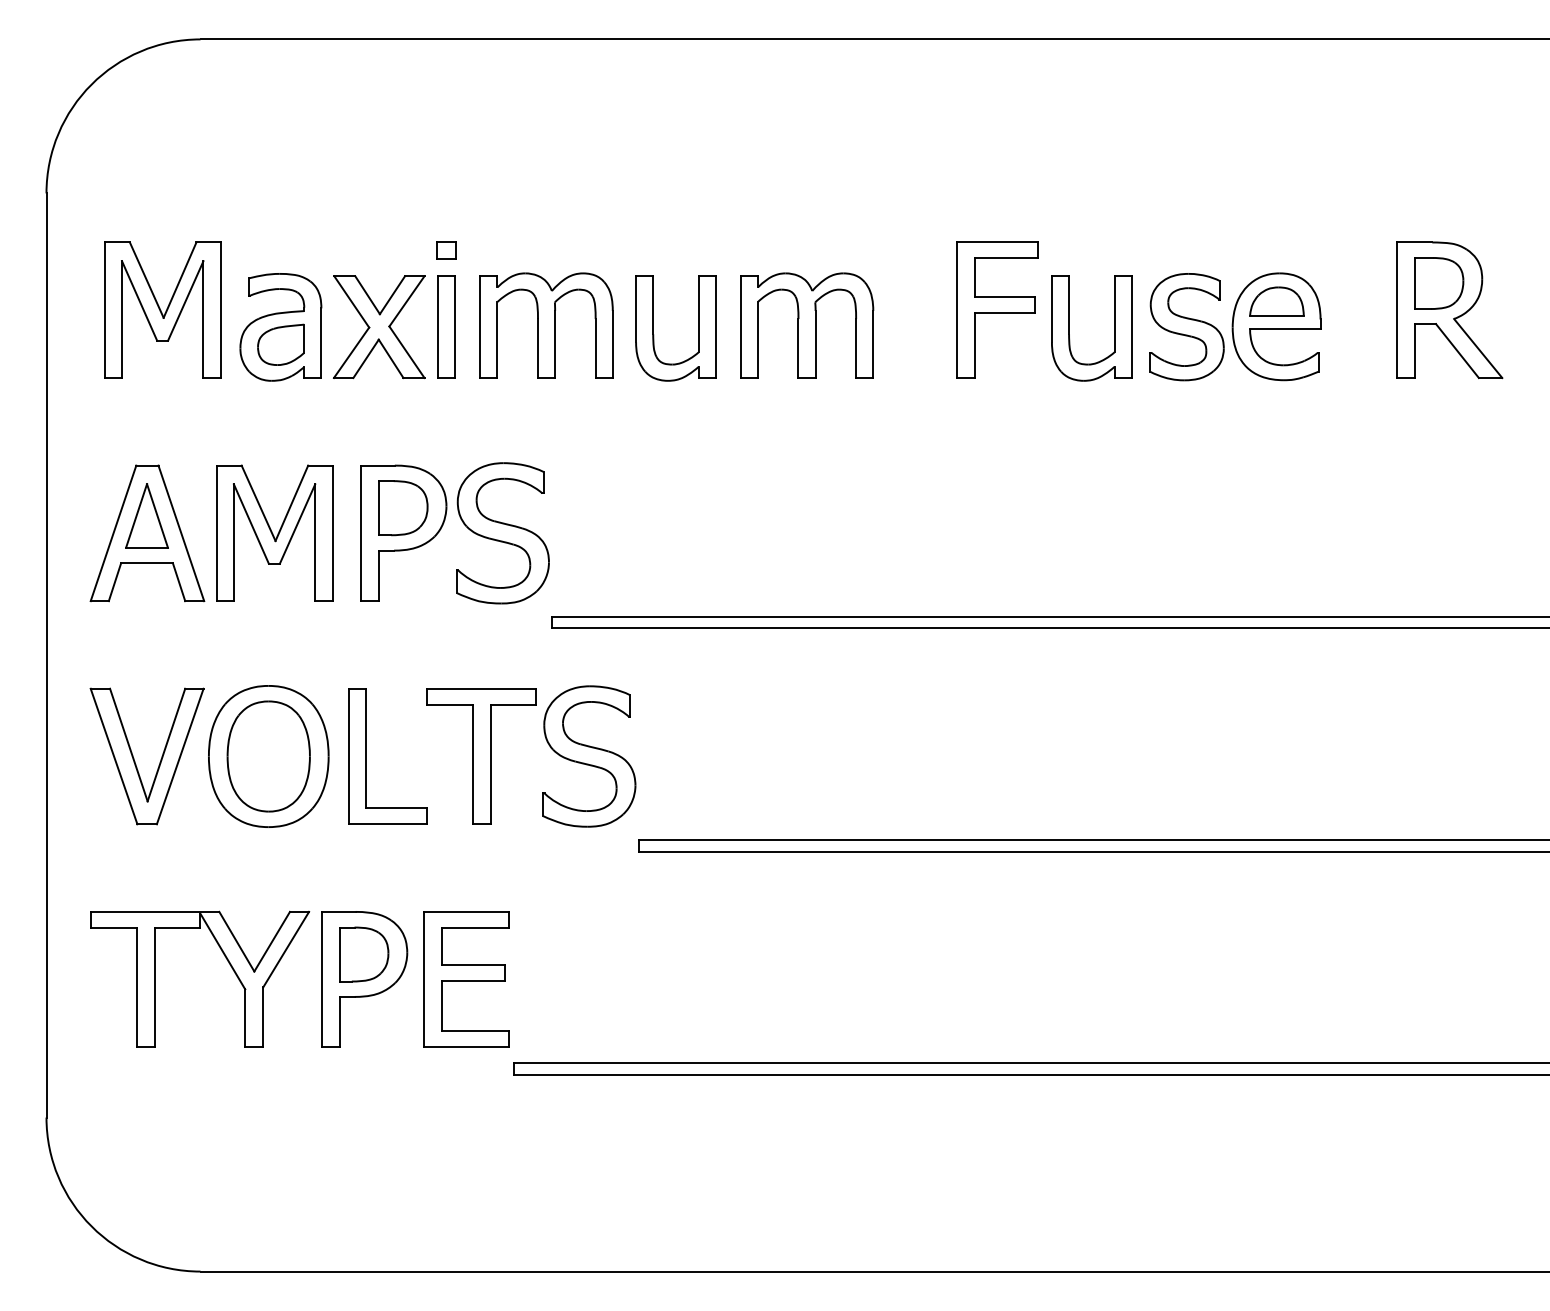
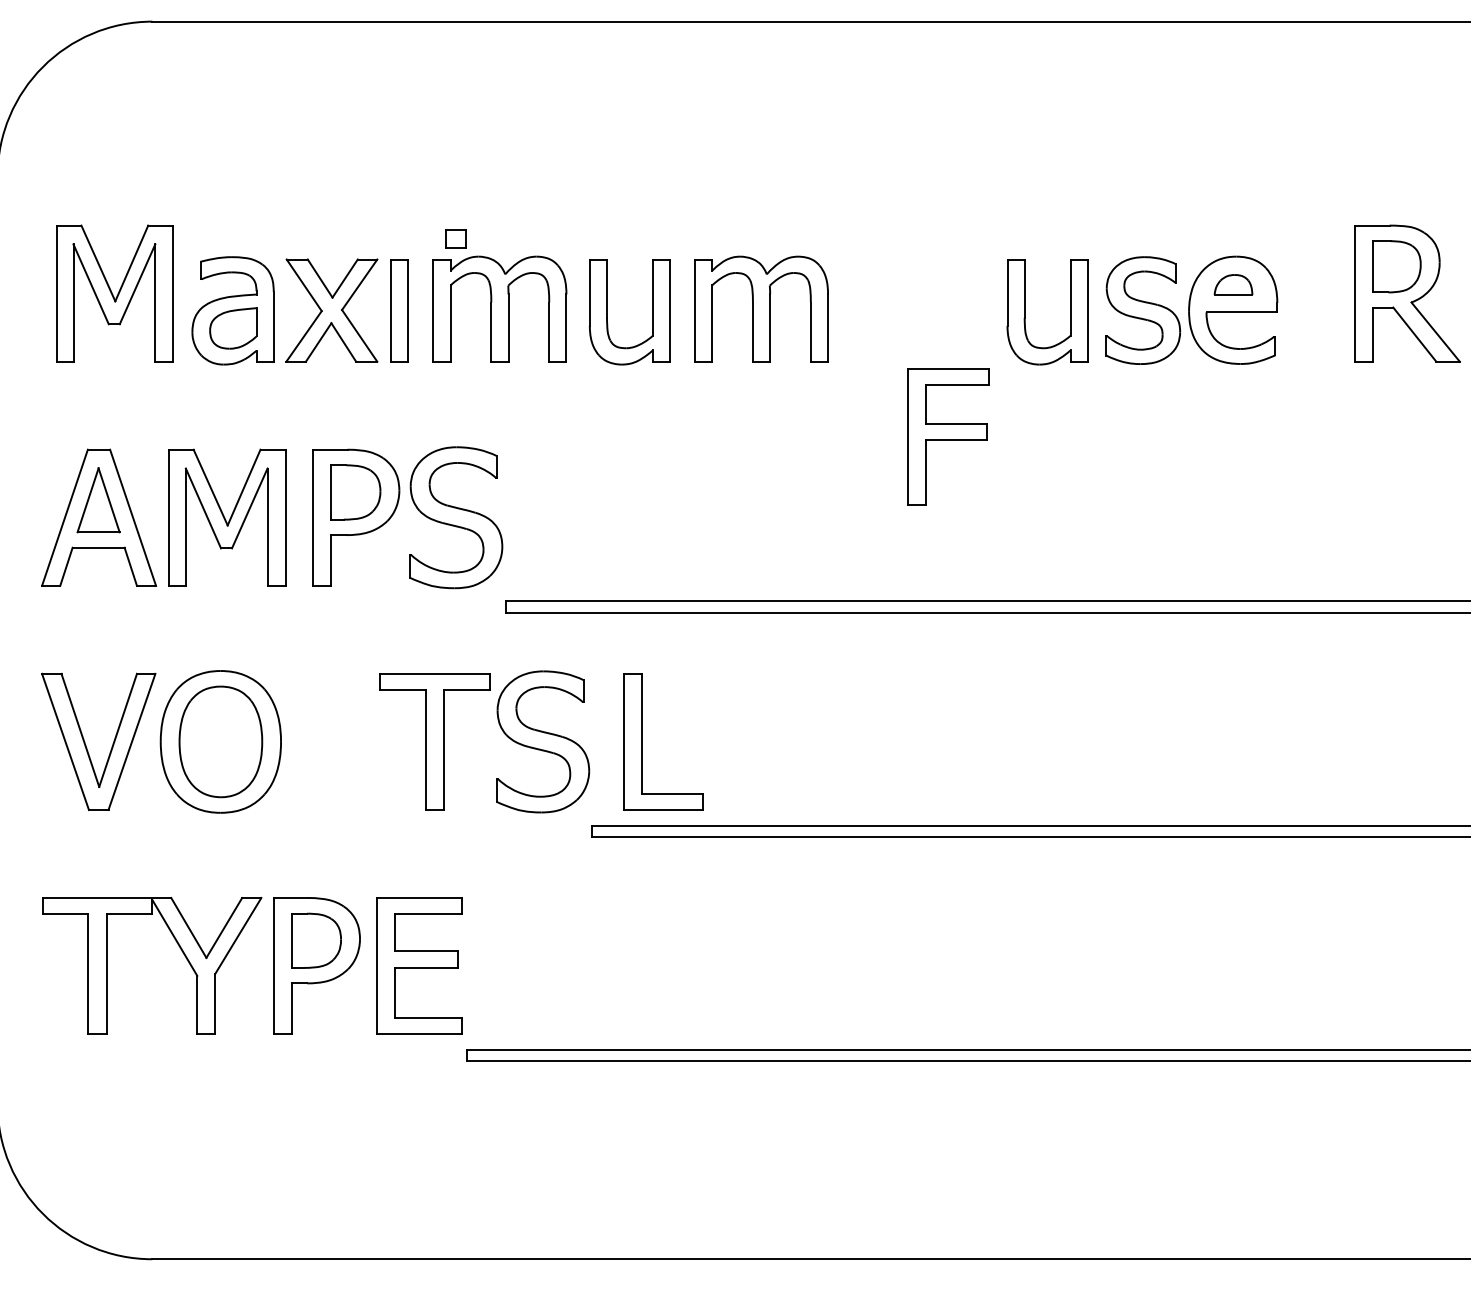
part: (446, 250) -> (455, 238), moved
part: (1276, 301) -> (1233, 284), size x0.7
part: (997, 309) -> (948, 436), moved
part: (366, 756) -> (642, 741), moved

